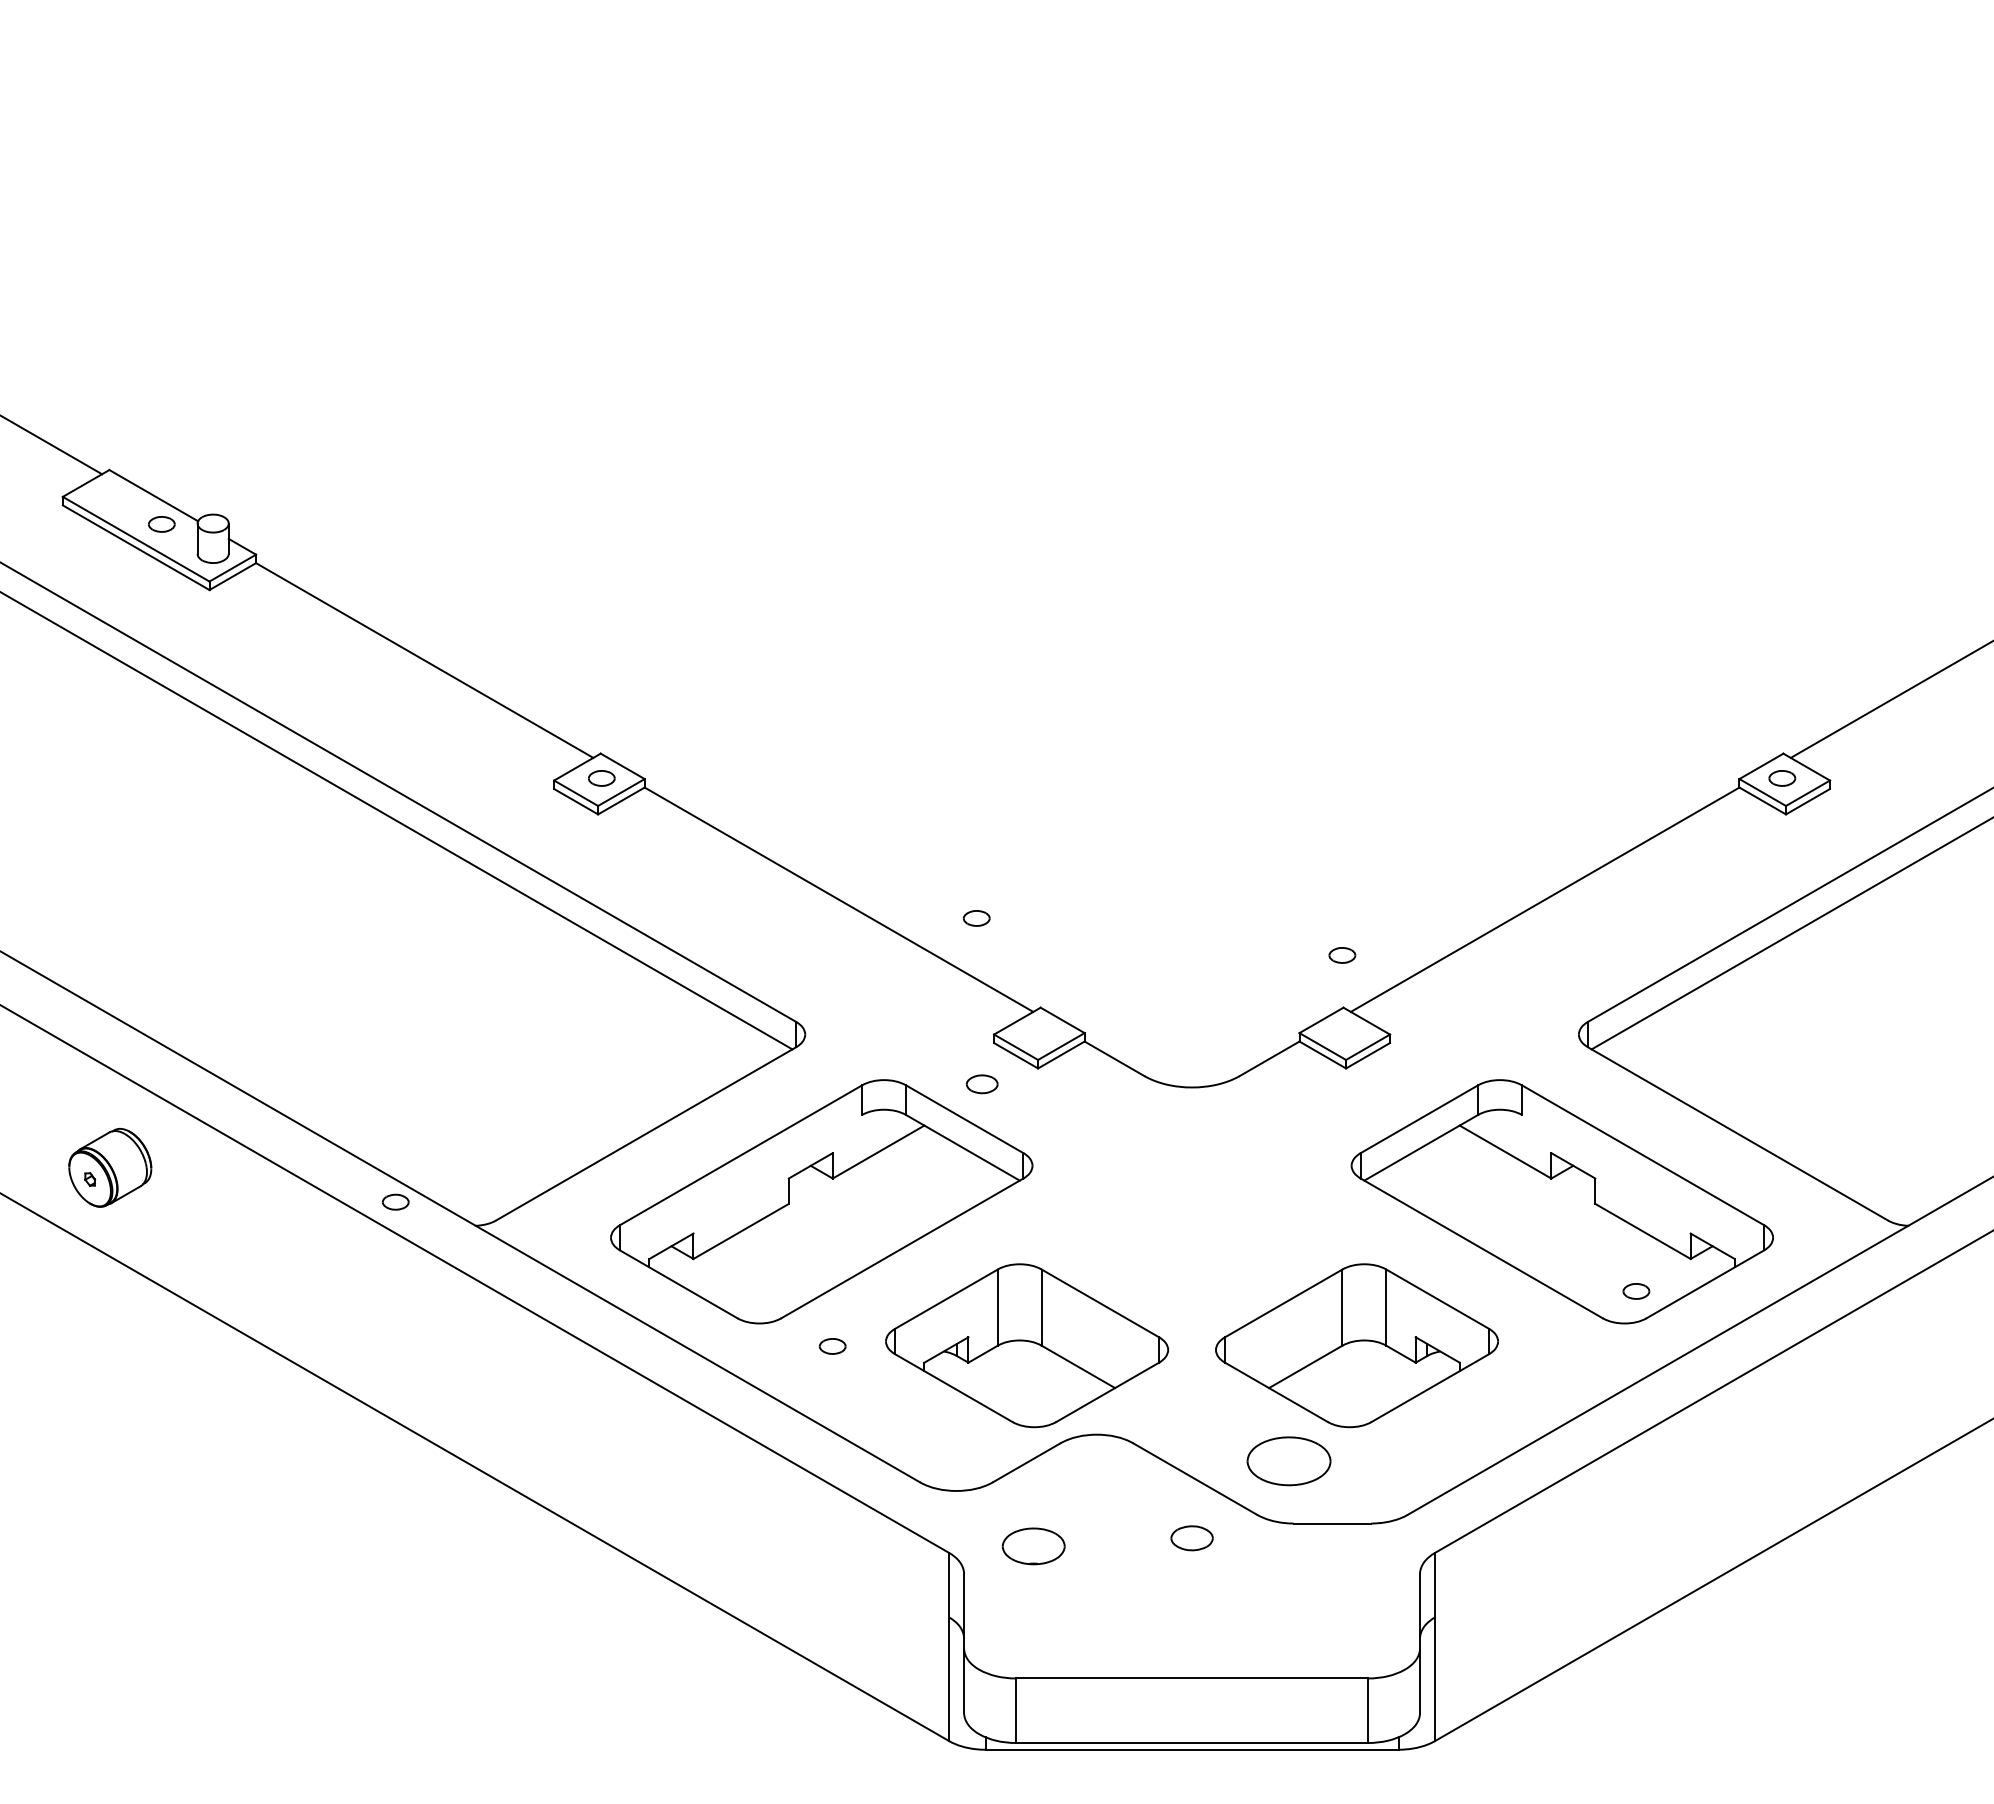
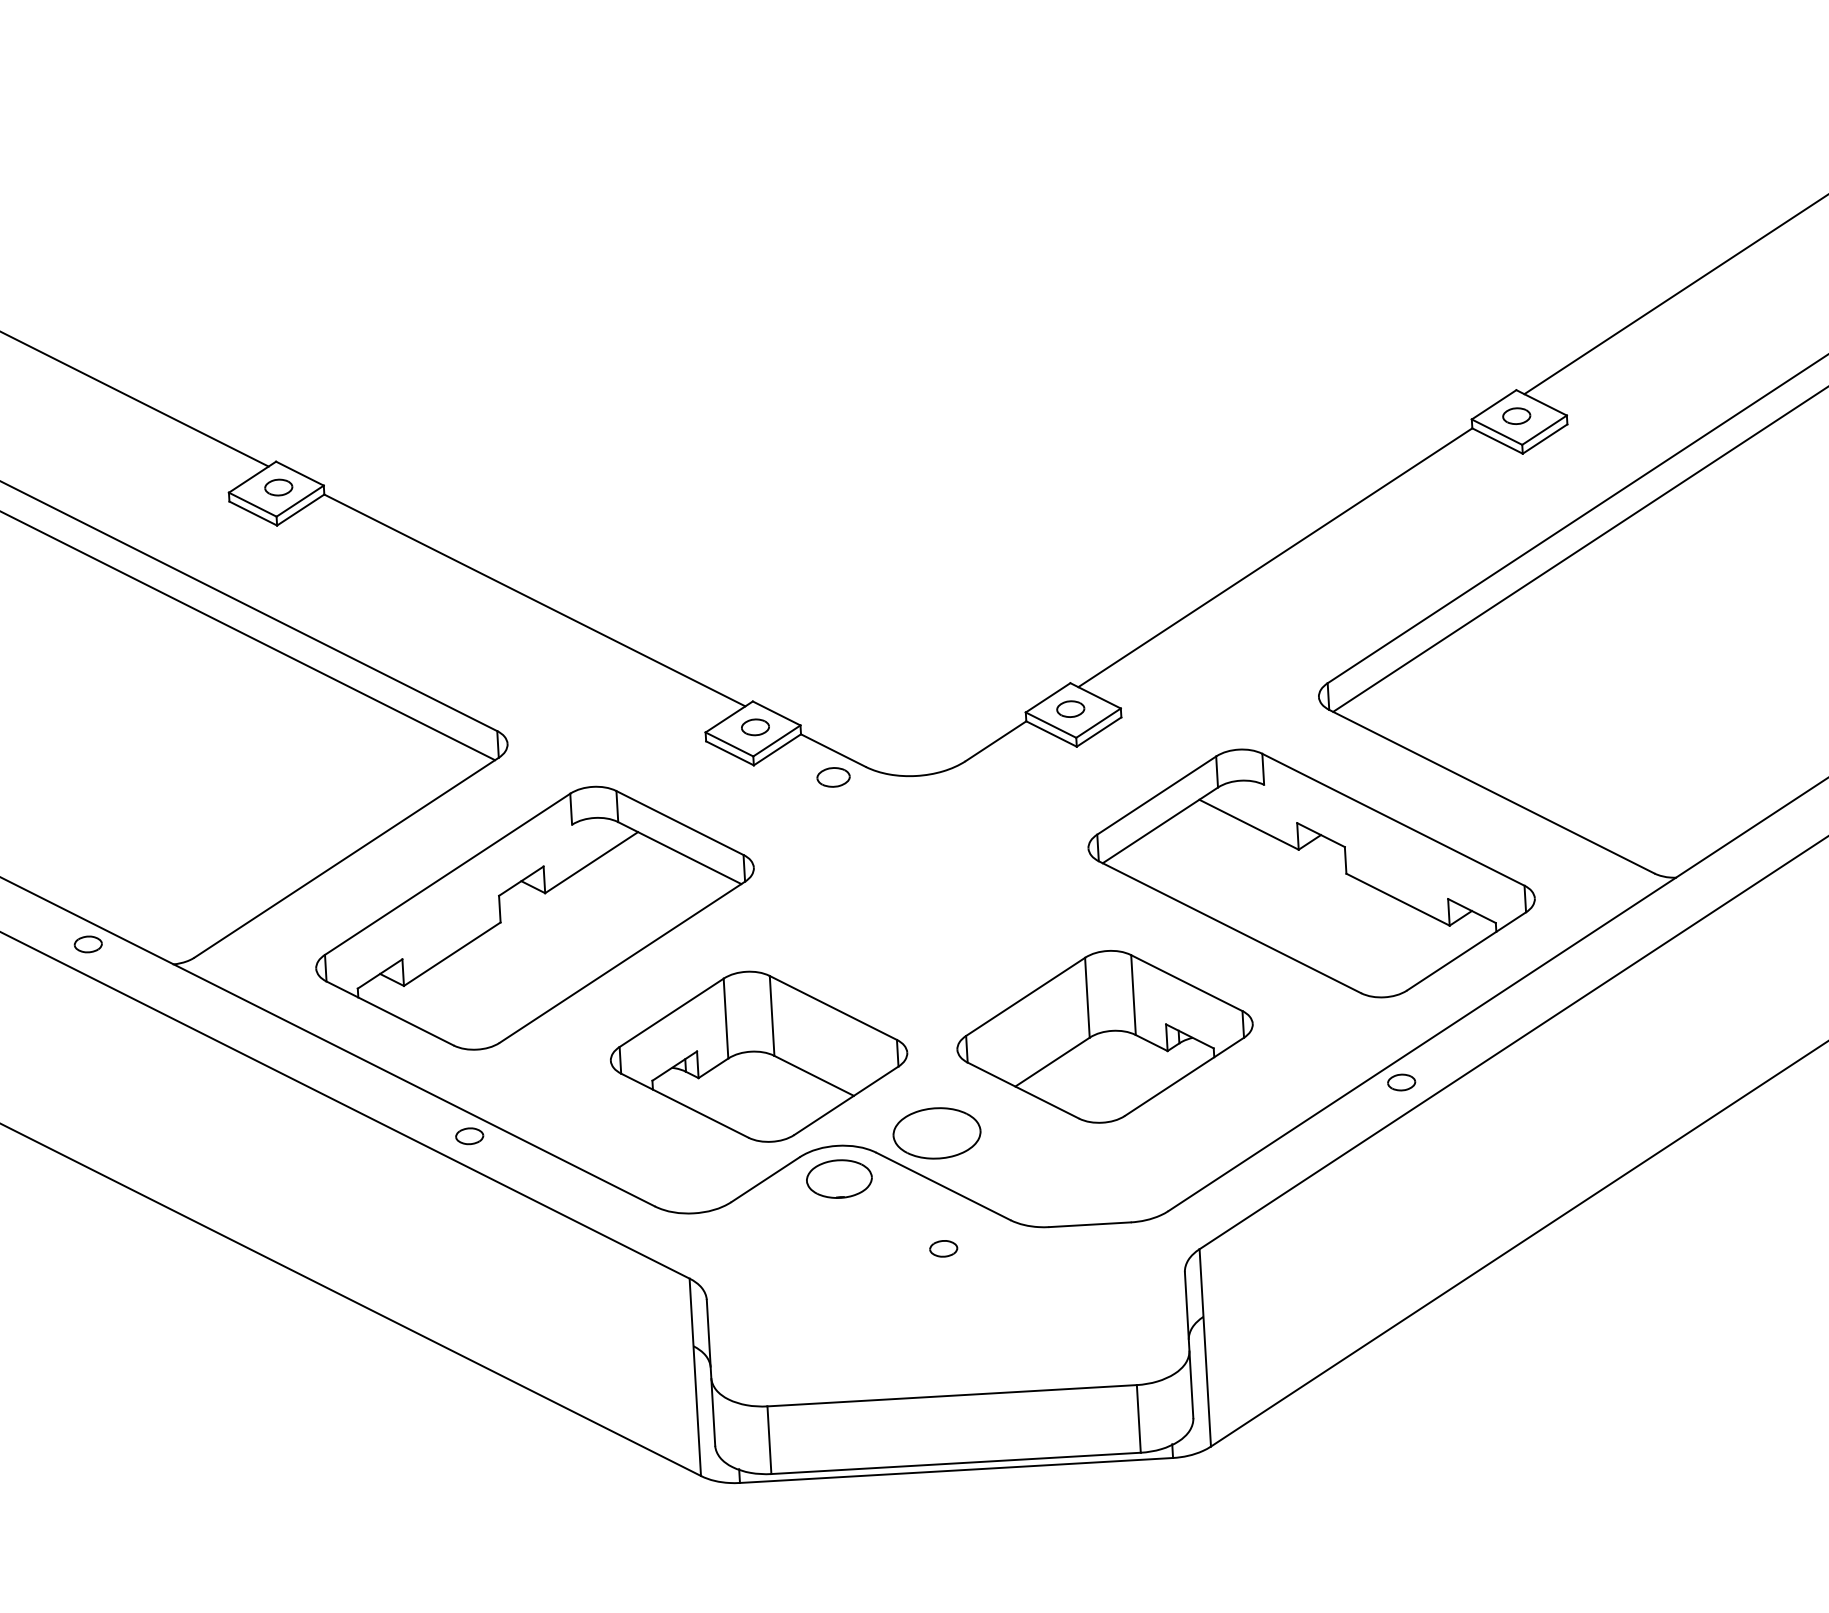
part: (976, 918) -> (755, 727), moved
part: (1342, 955) -> (1070, 709), moved
part: (982, 1084) -> (833, 777), moved
part: (1636, 1291) -> (1401, 1082), moved
part: (832, 1346) -> (469, 1136), moved
part: (1288, 1461) -> (936, 1133), moved
part: (1191, 1538) -> (943, 1248), size x0.62
part: (1033, 1546) -> (839, 1179), moved

